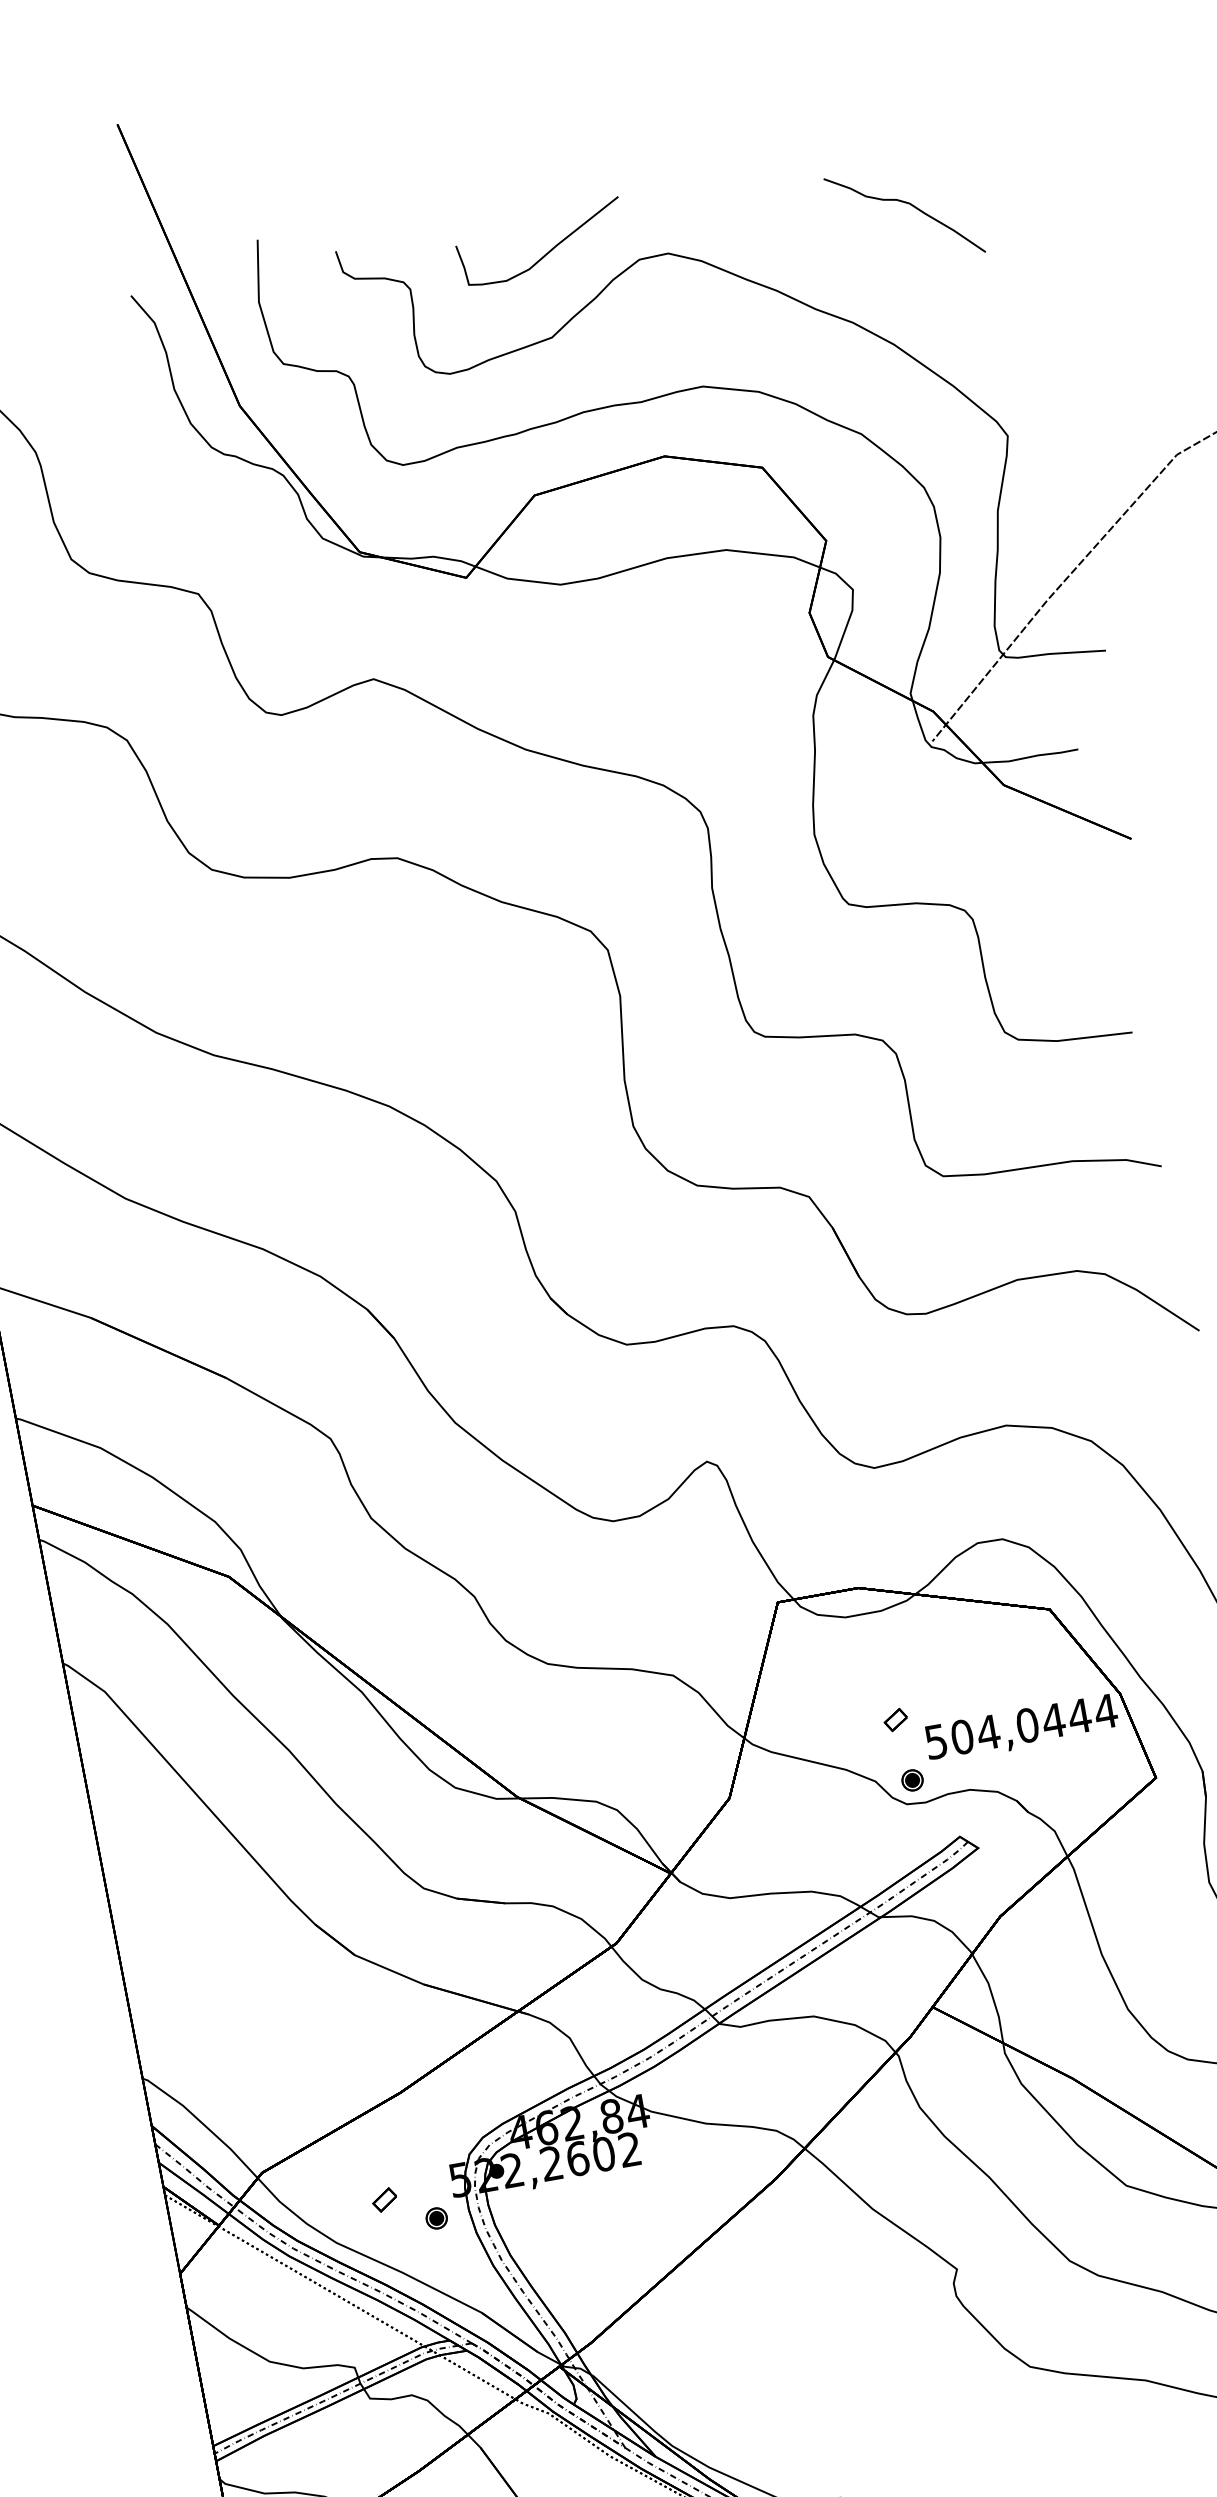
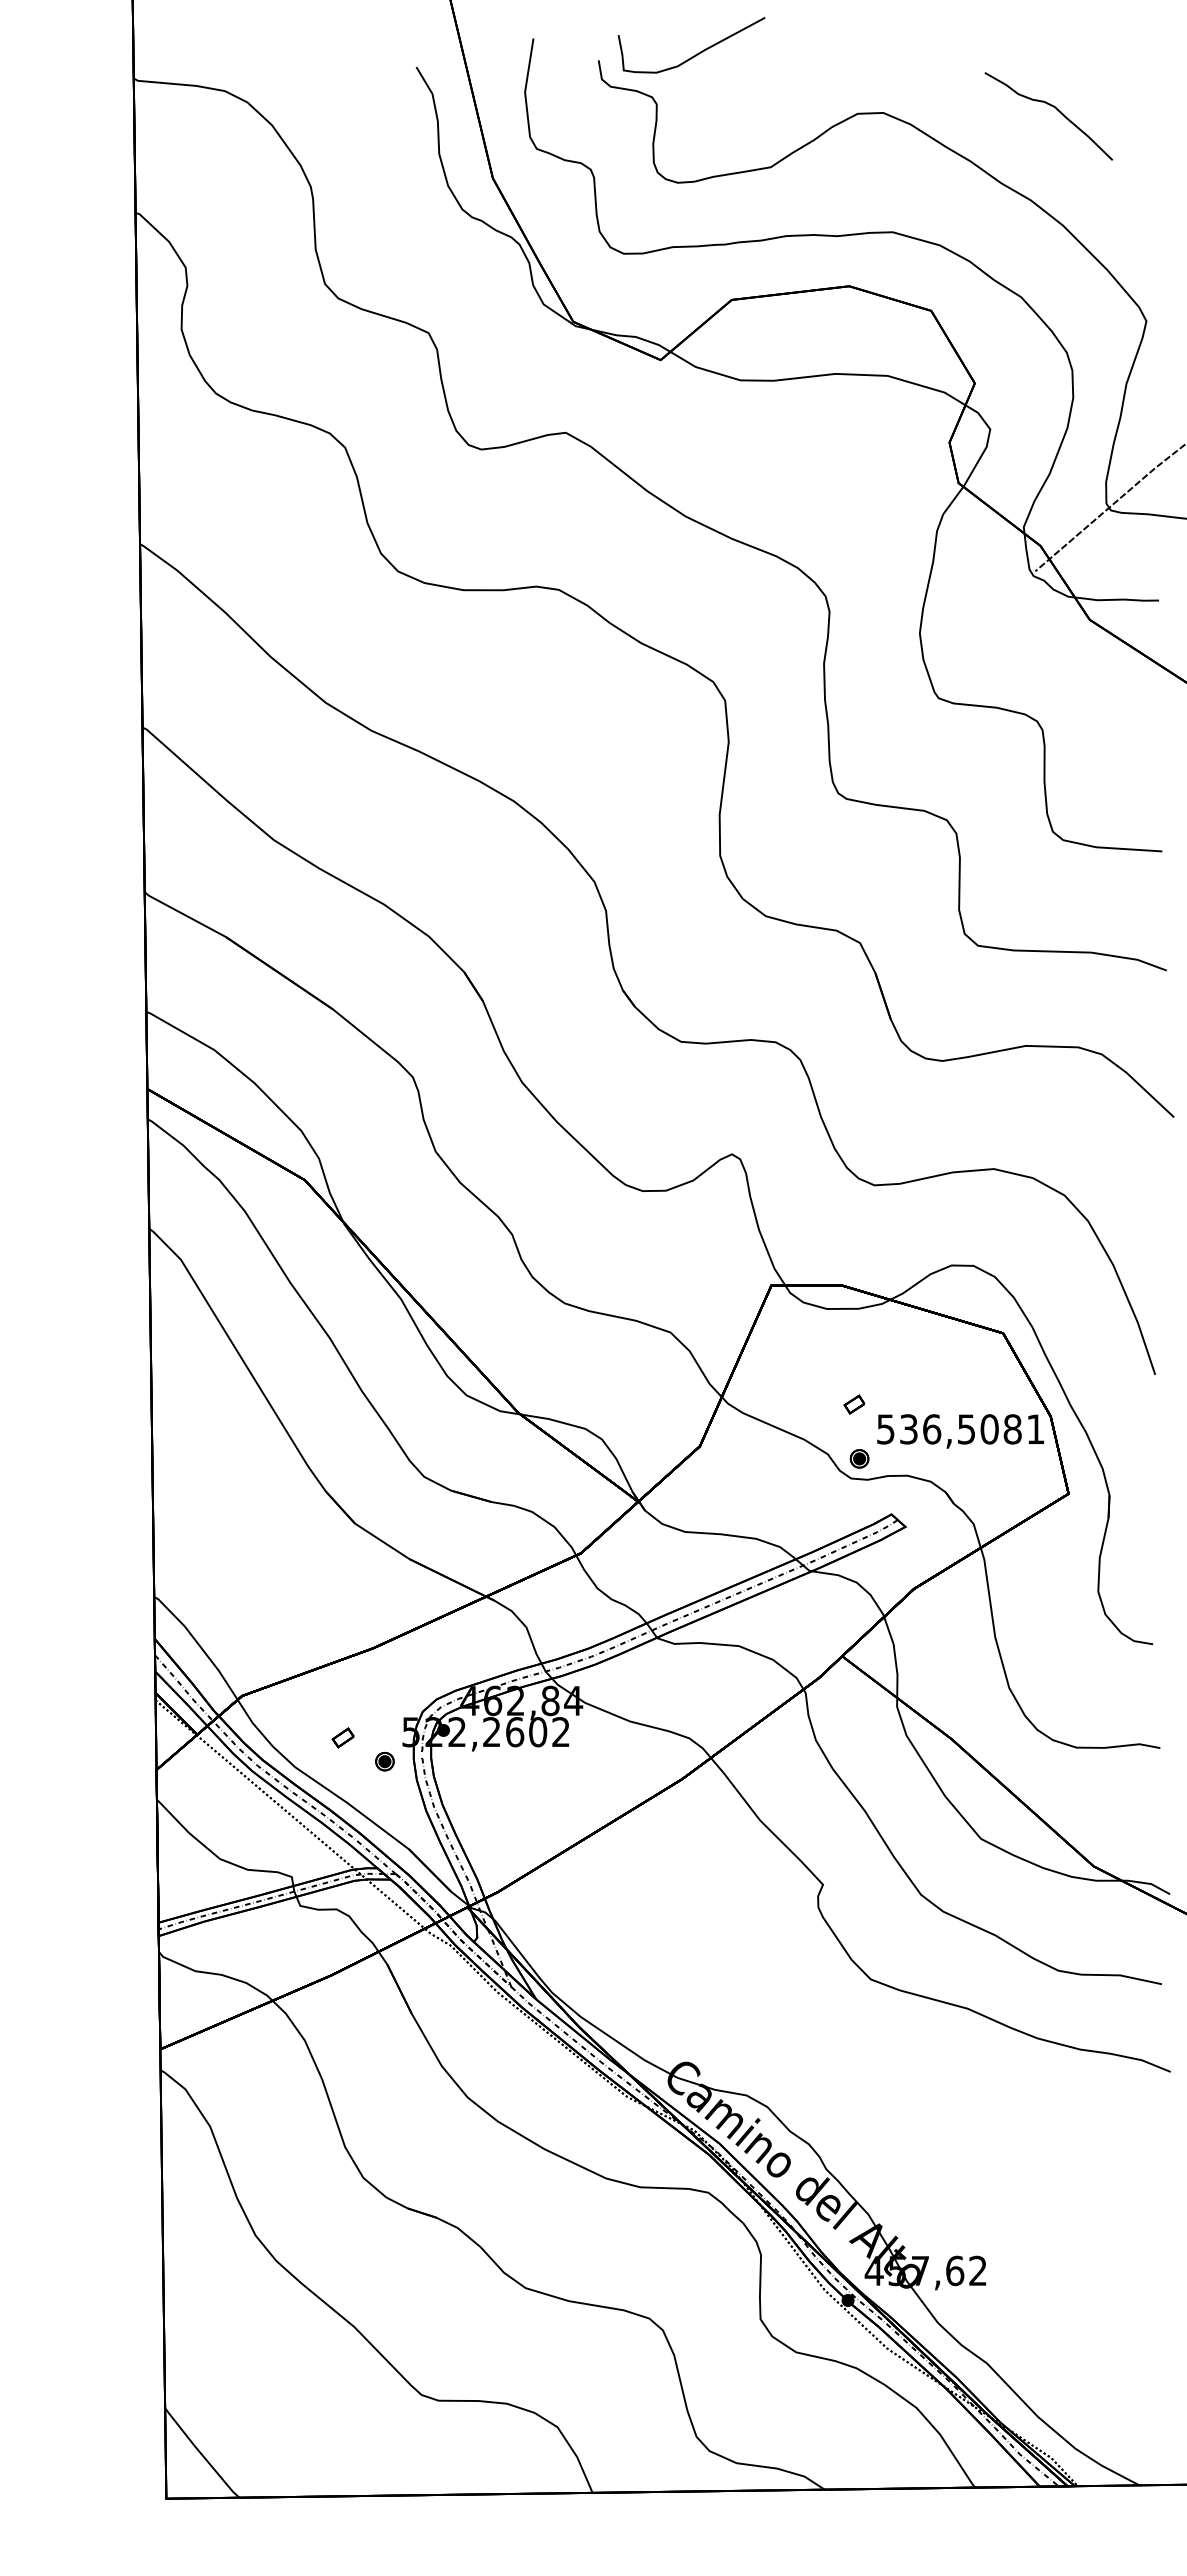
curve: (908, 204) -> (1053, 107), moved
curve: (546, 252) -> (695, 54), moved
text: (1034, 1724) -> (972, 1429), 504,0444 -> 536,5081

